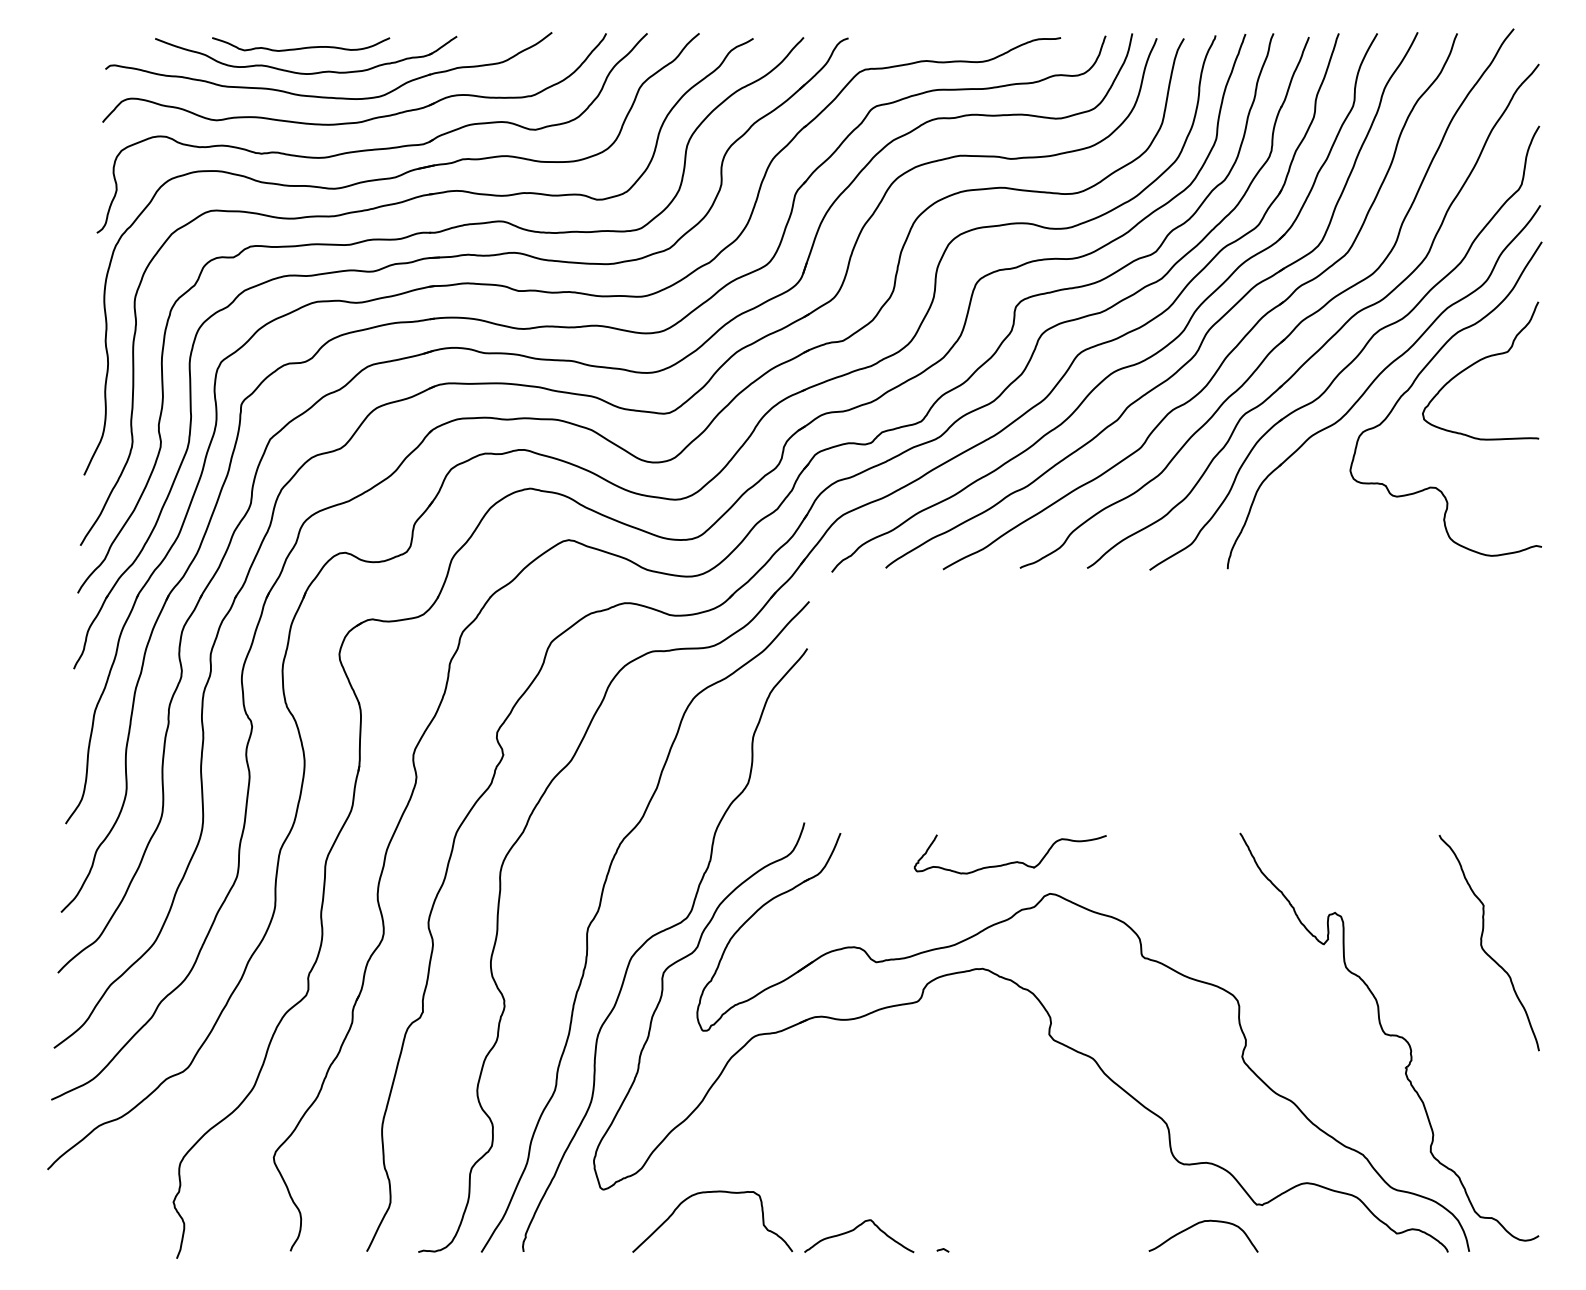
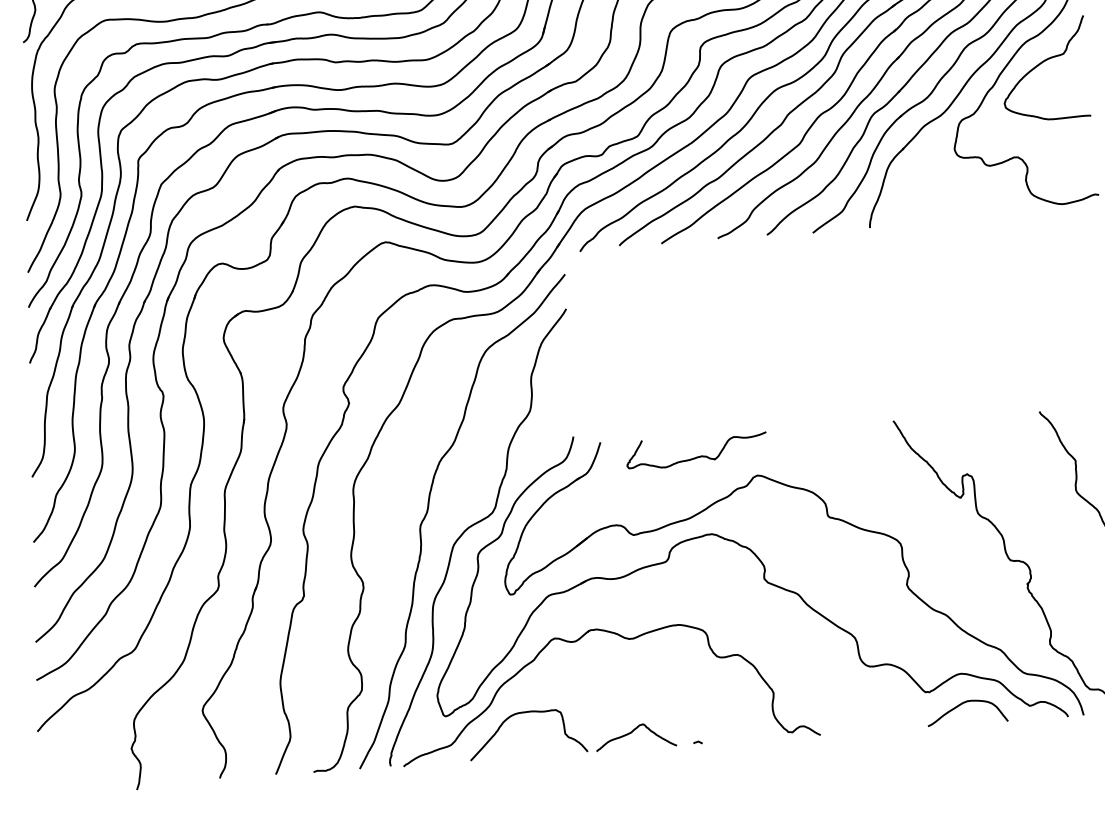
curve: (1009, 862) -> (696, 456), moved
part: (852, 1101) -> (623, 638), added
curve: (1198, 1224) -> (962, 704), moved

